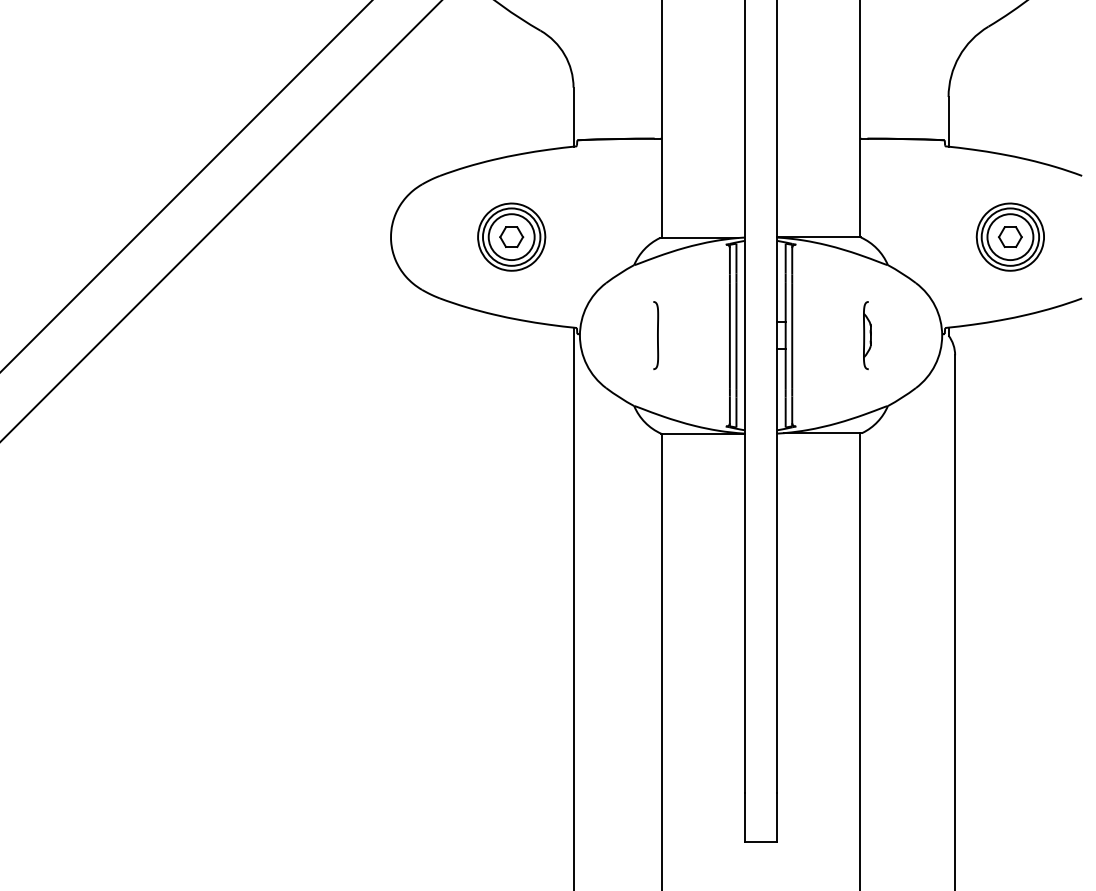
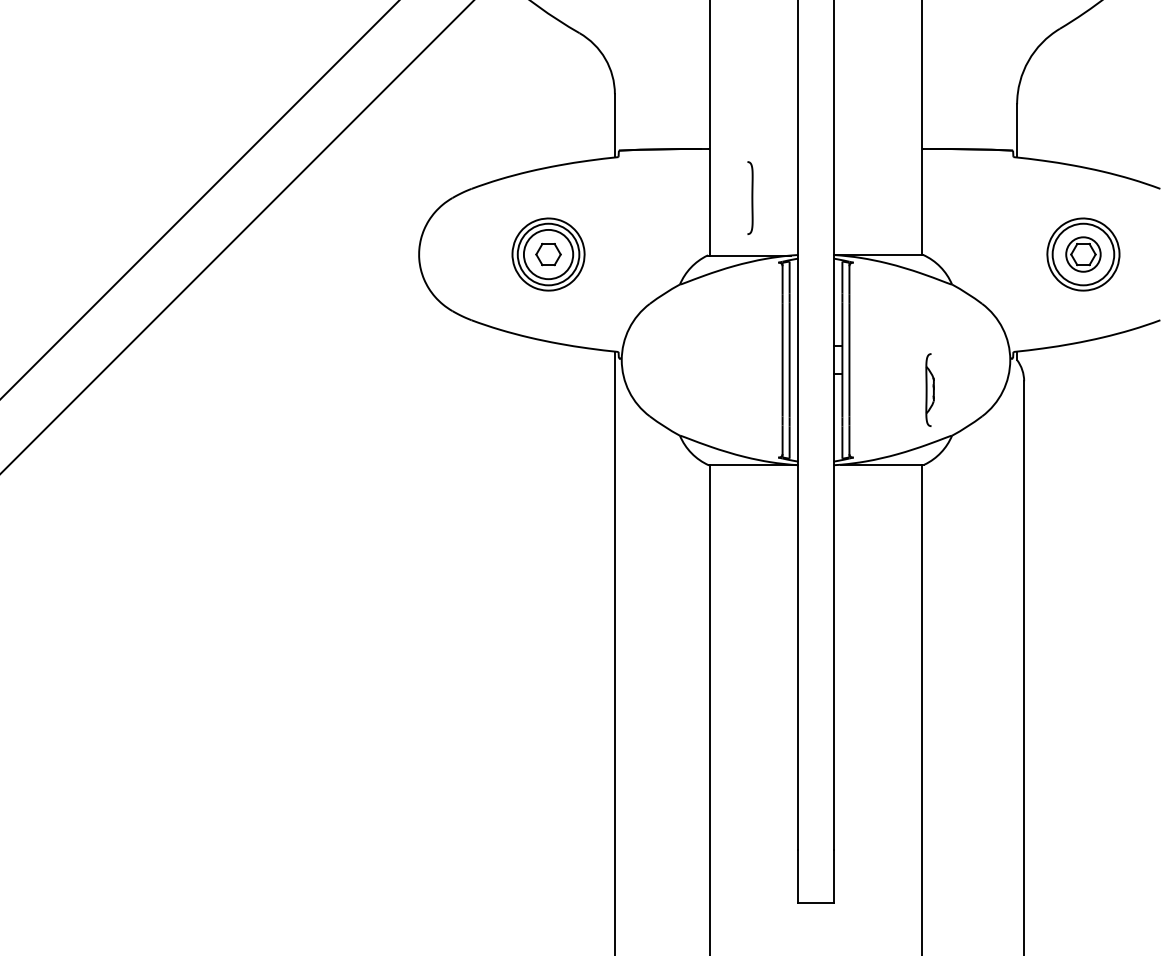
circle: (1010, 237) -> (1083, 254), size x0.7
curve: (657, 335) -> (751, 197), moved
part: (866, 335) -> (929, 389), moved

